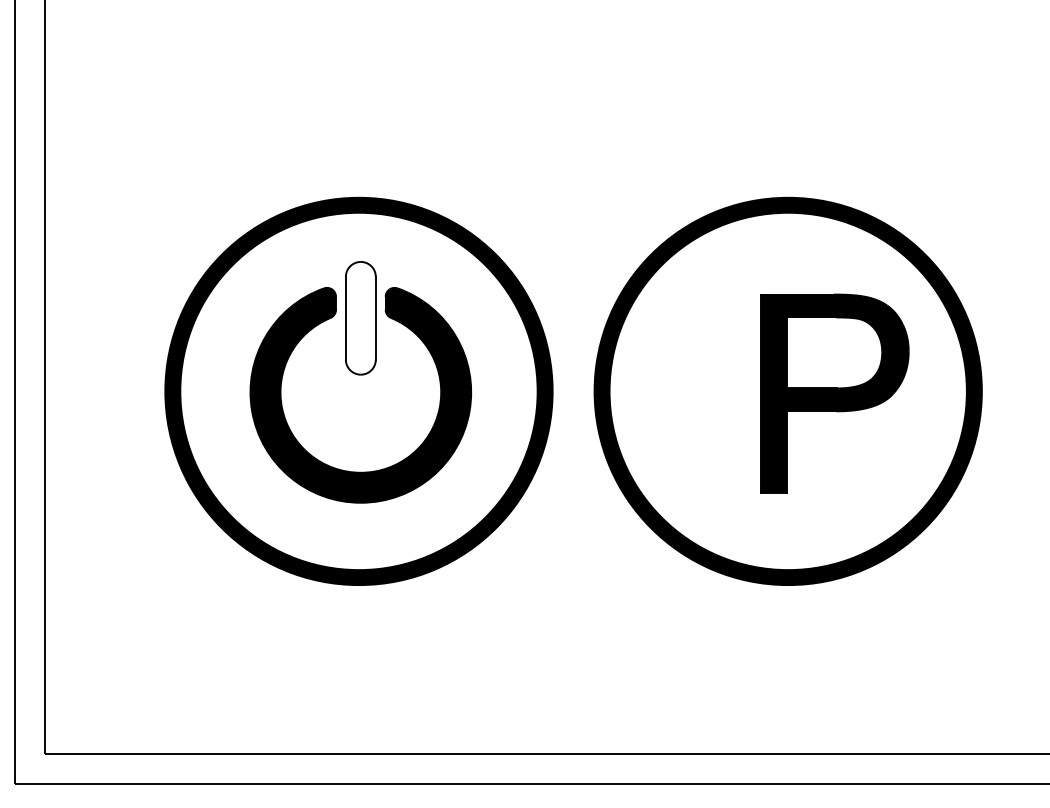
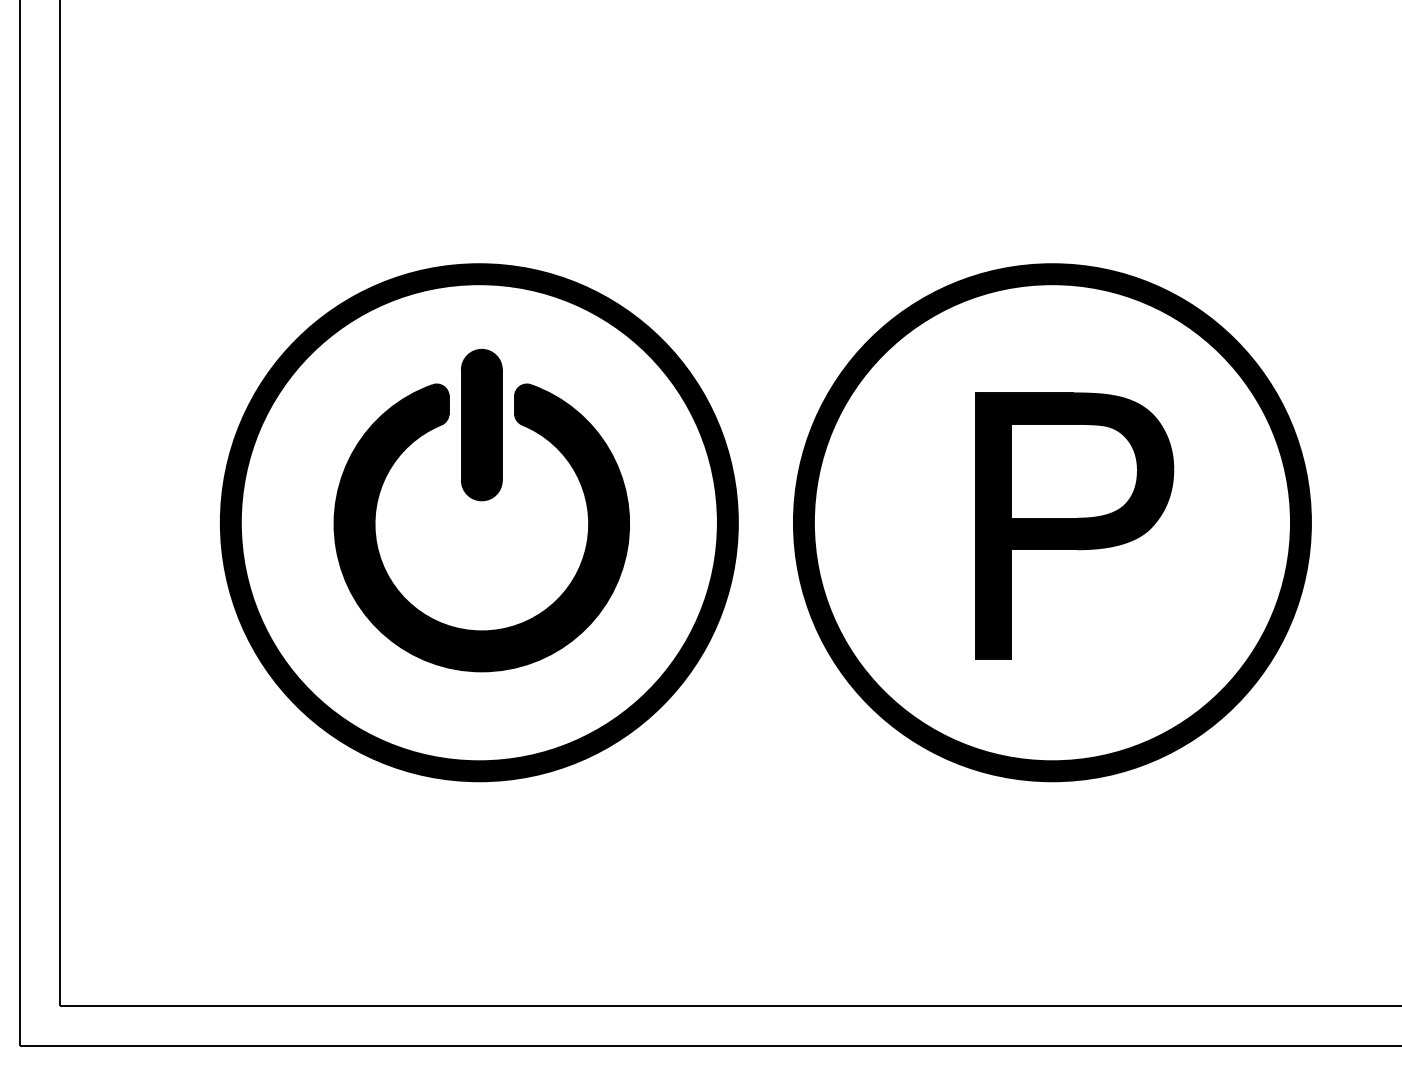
fill: (360, 317) -> (481, 424), added
part: (834, 393) -> (1074, 525), moved

